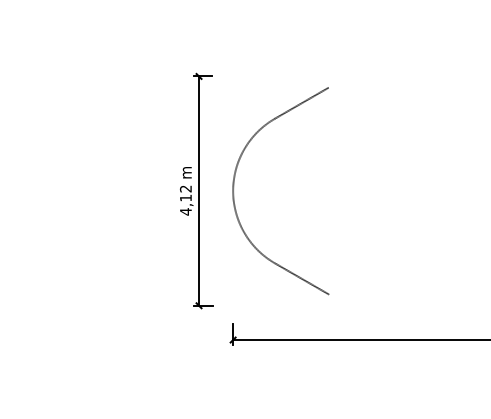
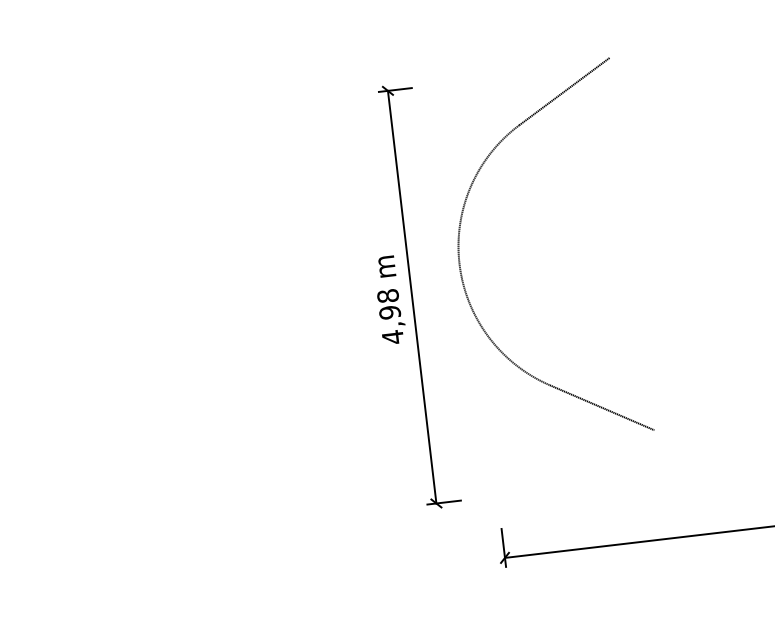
text: (185, 193) -> (388, 304), 4,12 -> 4,98
part: (234, 194) -> (462, 270), moved

